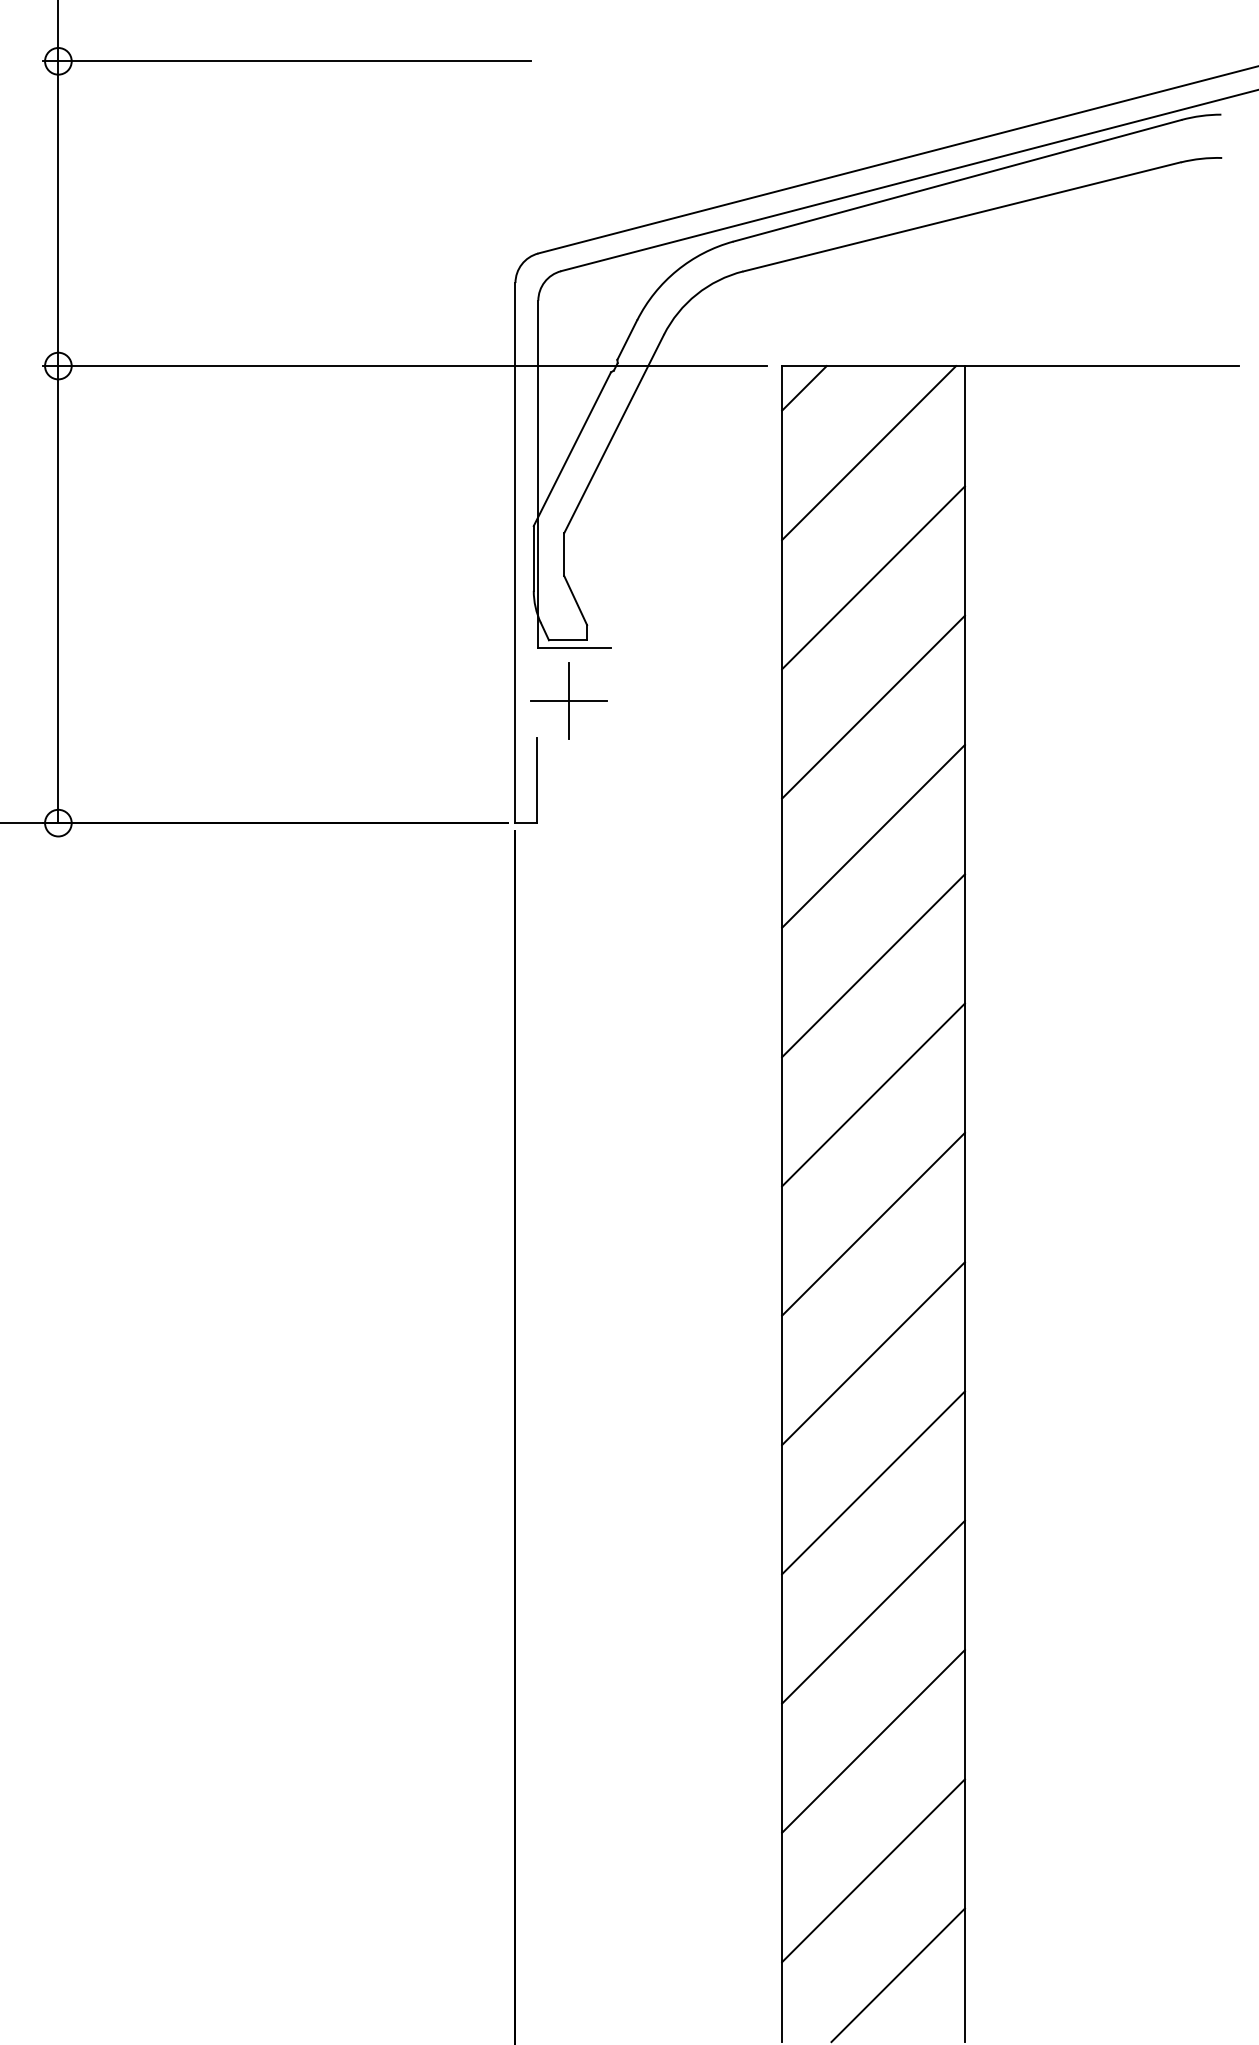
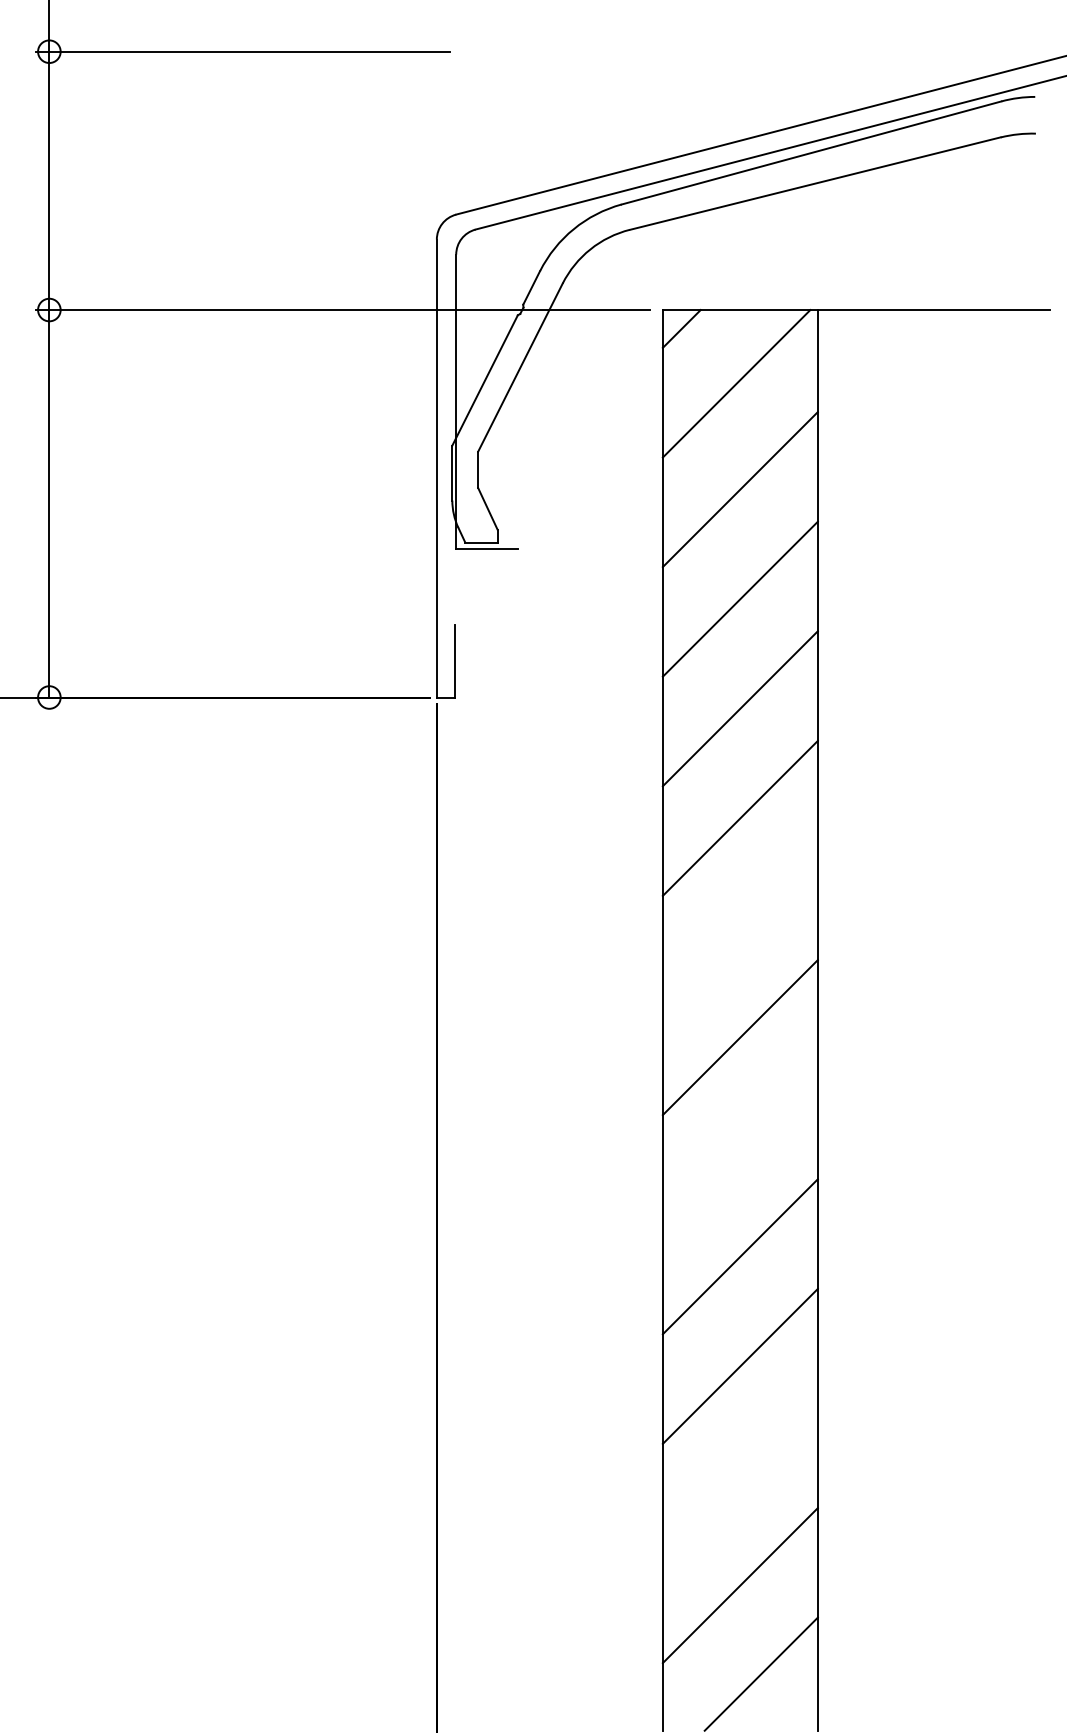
part: (568, 700) -> (481, 593), removed
line: (873, 1094) -> (740, 927), removed
line: (873, 1353) -> (740, 1147), removed
line: (873, 1741) -> (740, 1475), removed

